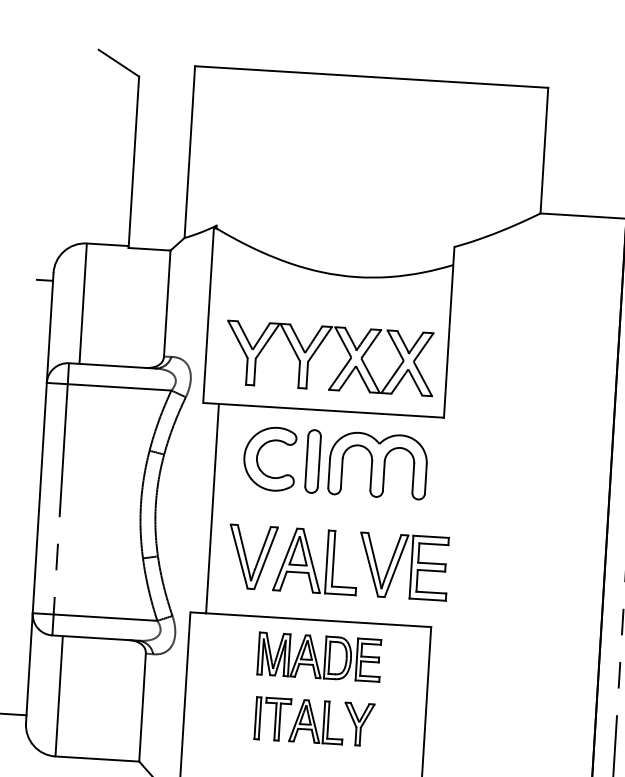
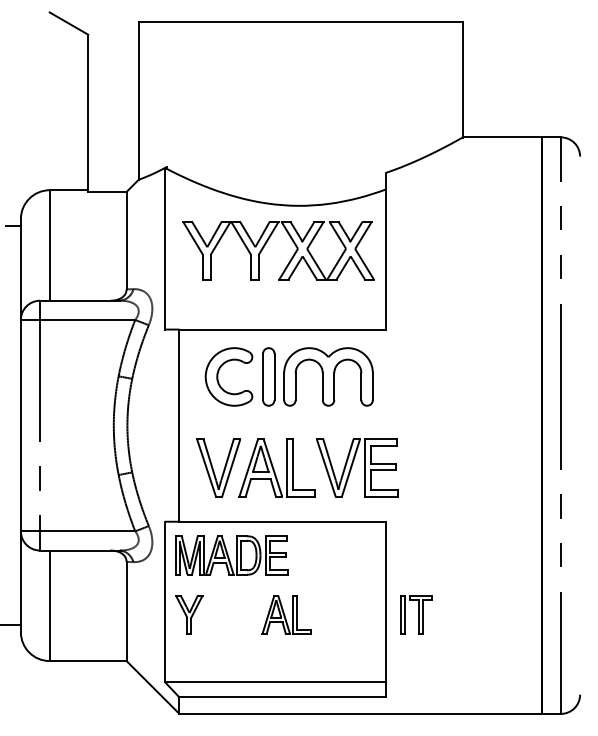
part: (317, 350) -> (266, 244), moved
part: (319, 657) -> (231, 555), moved
part: (272, 718) -> (416, 614), moved
part: (359, 724) -> (189, 614), moved

